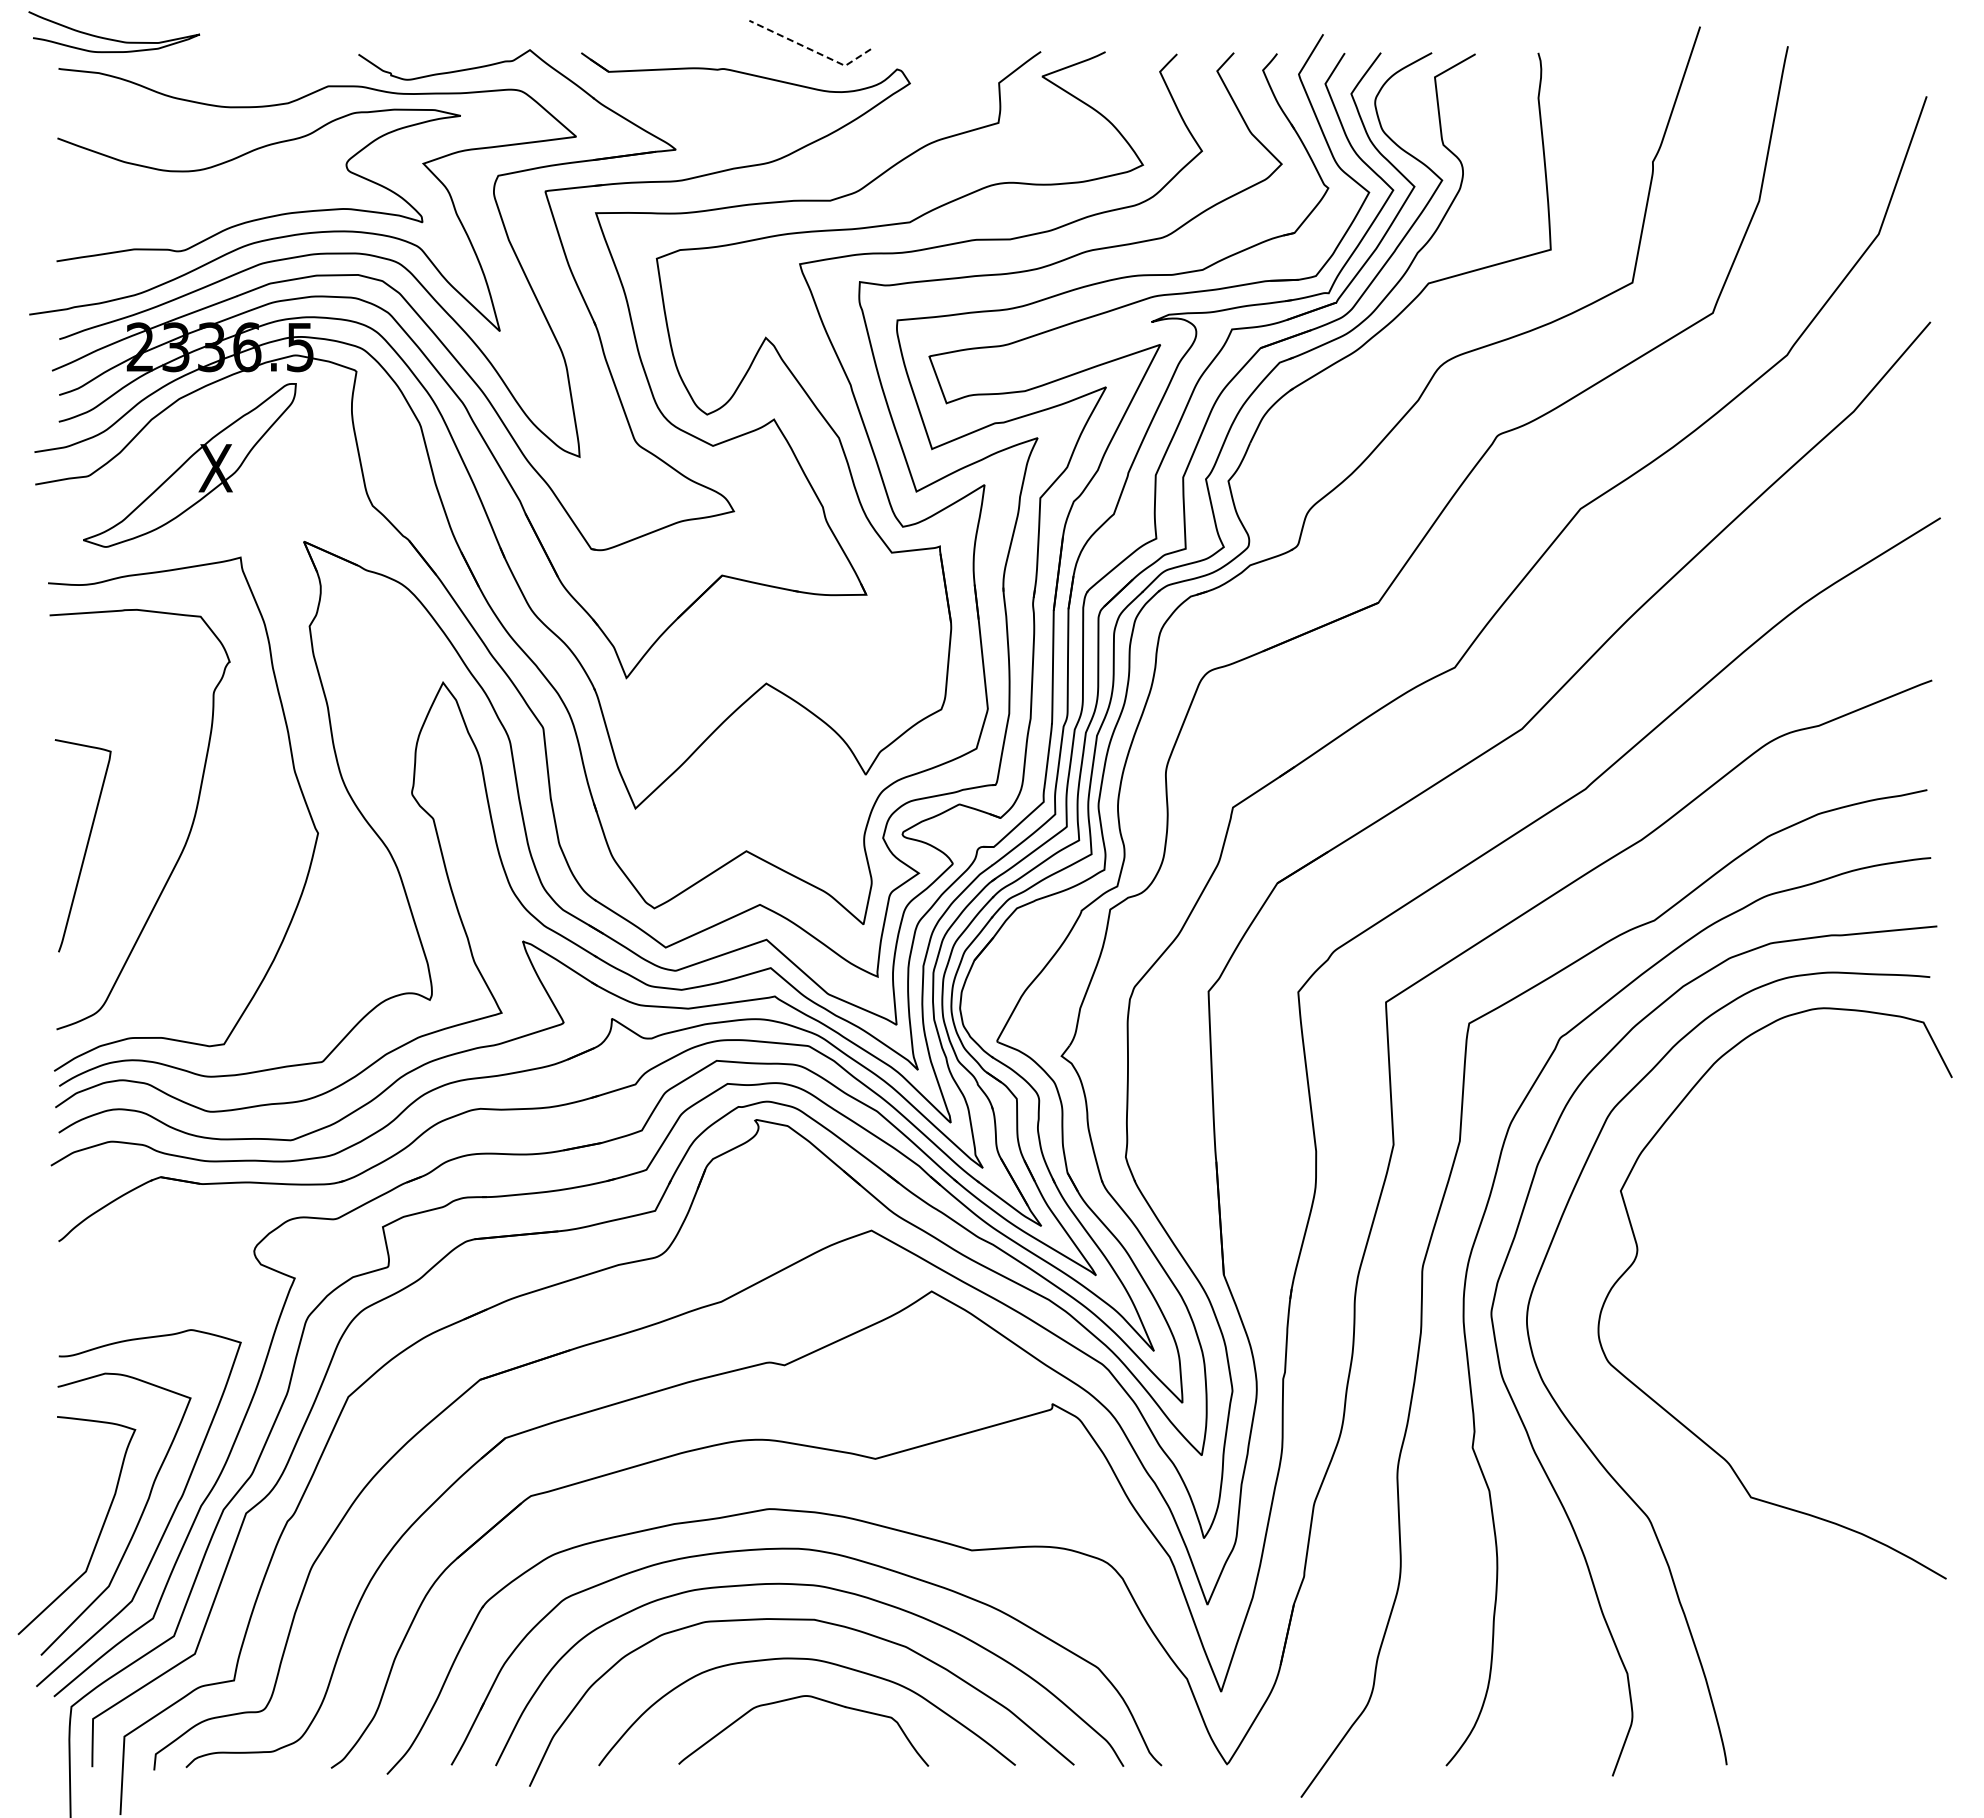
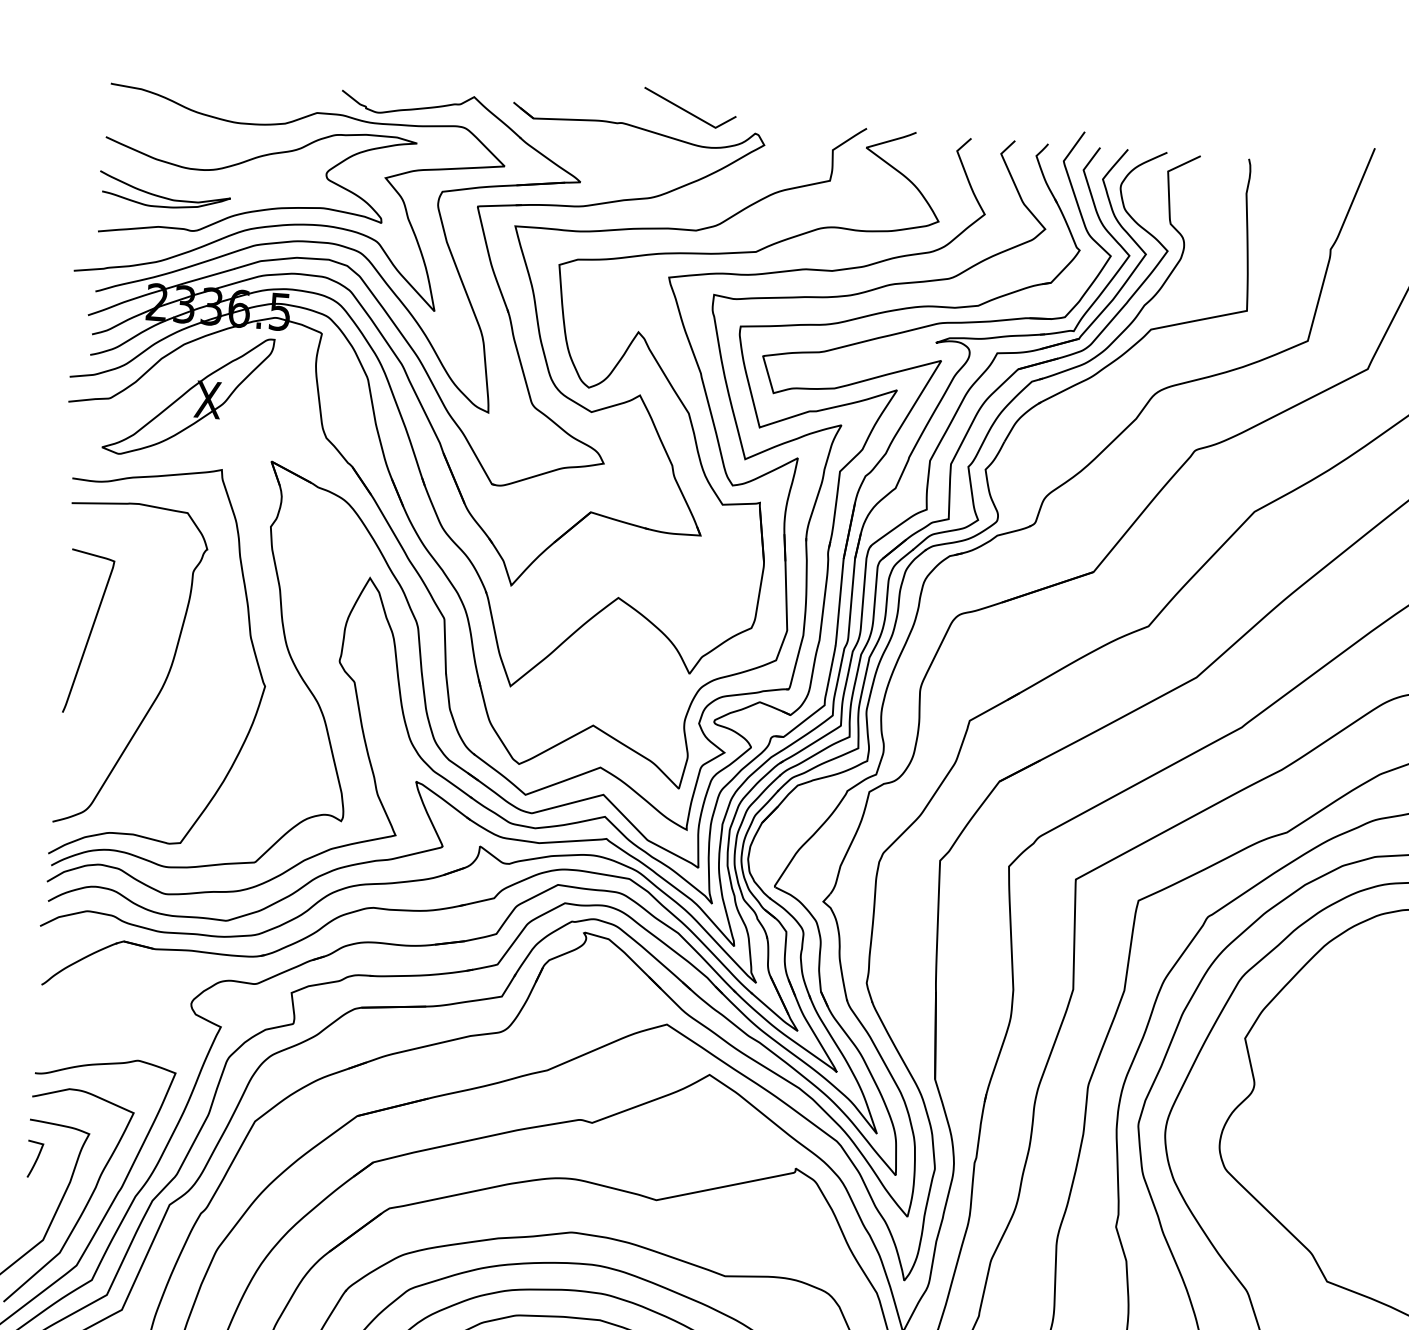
curve: (111, 38) -> (162, 196), moved
line: (811, 50) -> (690, 114), dashed -> solid
curve: (85, 847) -> (89, 633), moved
curve: (68, 1468) -> (35, 1159), added

